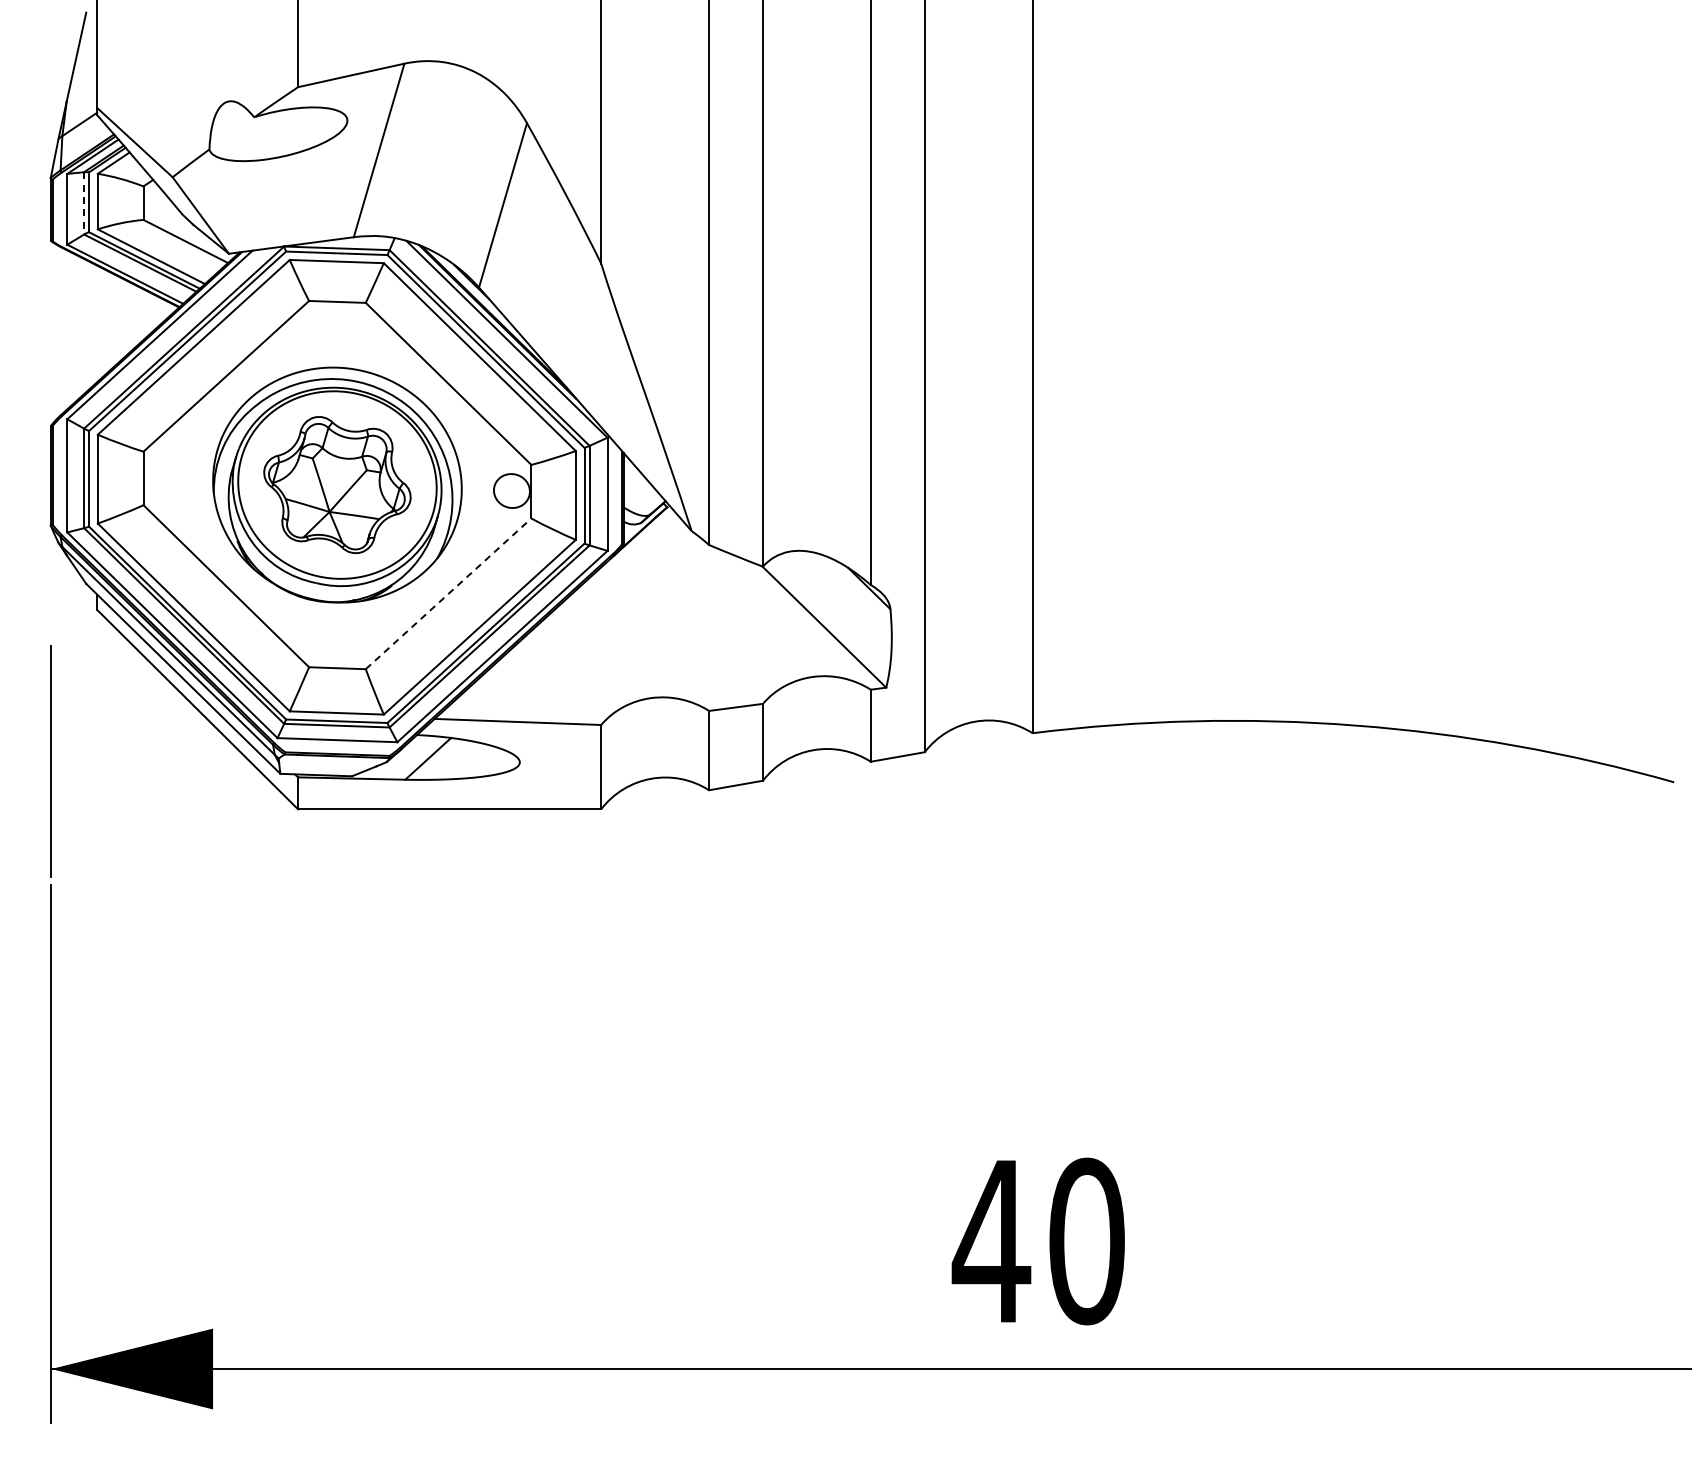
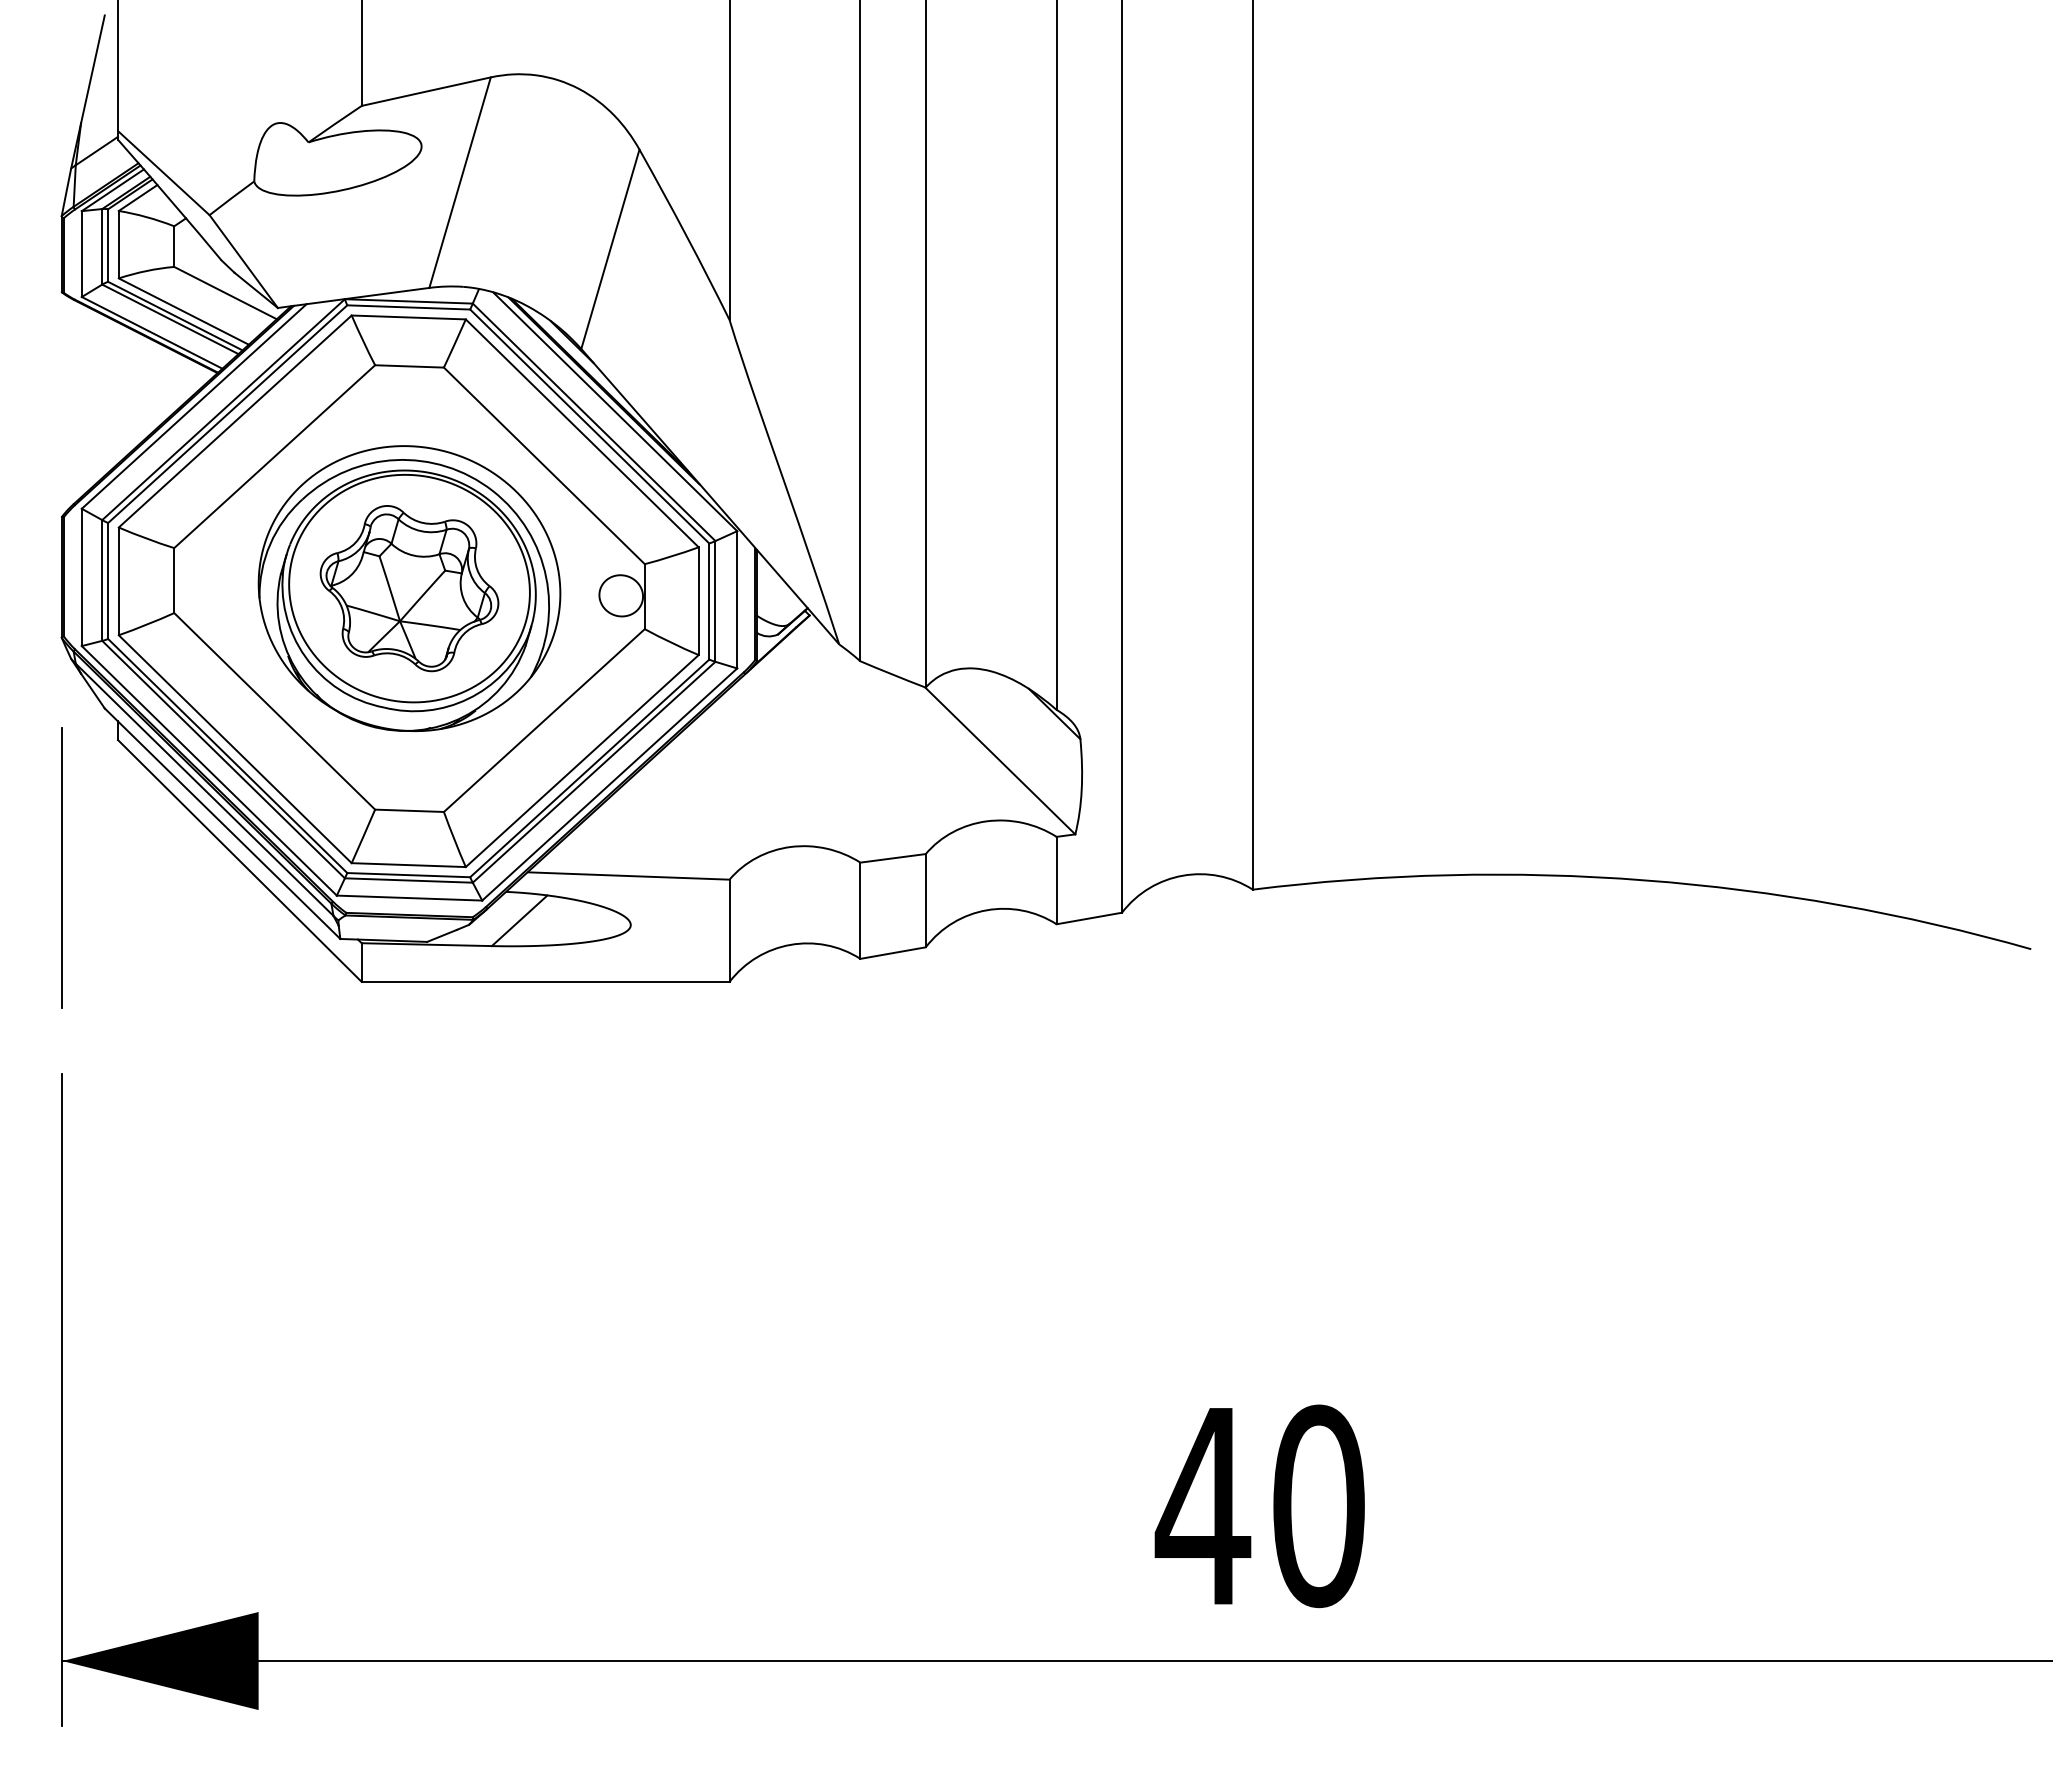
line: (84, 203) -> (102, 247), dashed -> solid
line: (448, 593) -> (544, 720), dashed -> solid
line: (50, 761) -> (61, 868), moved

